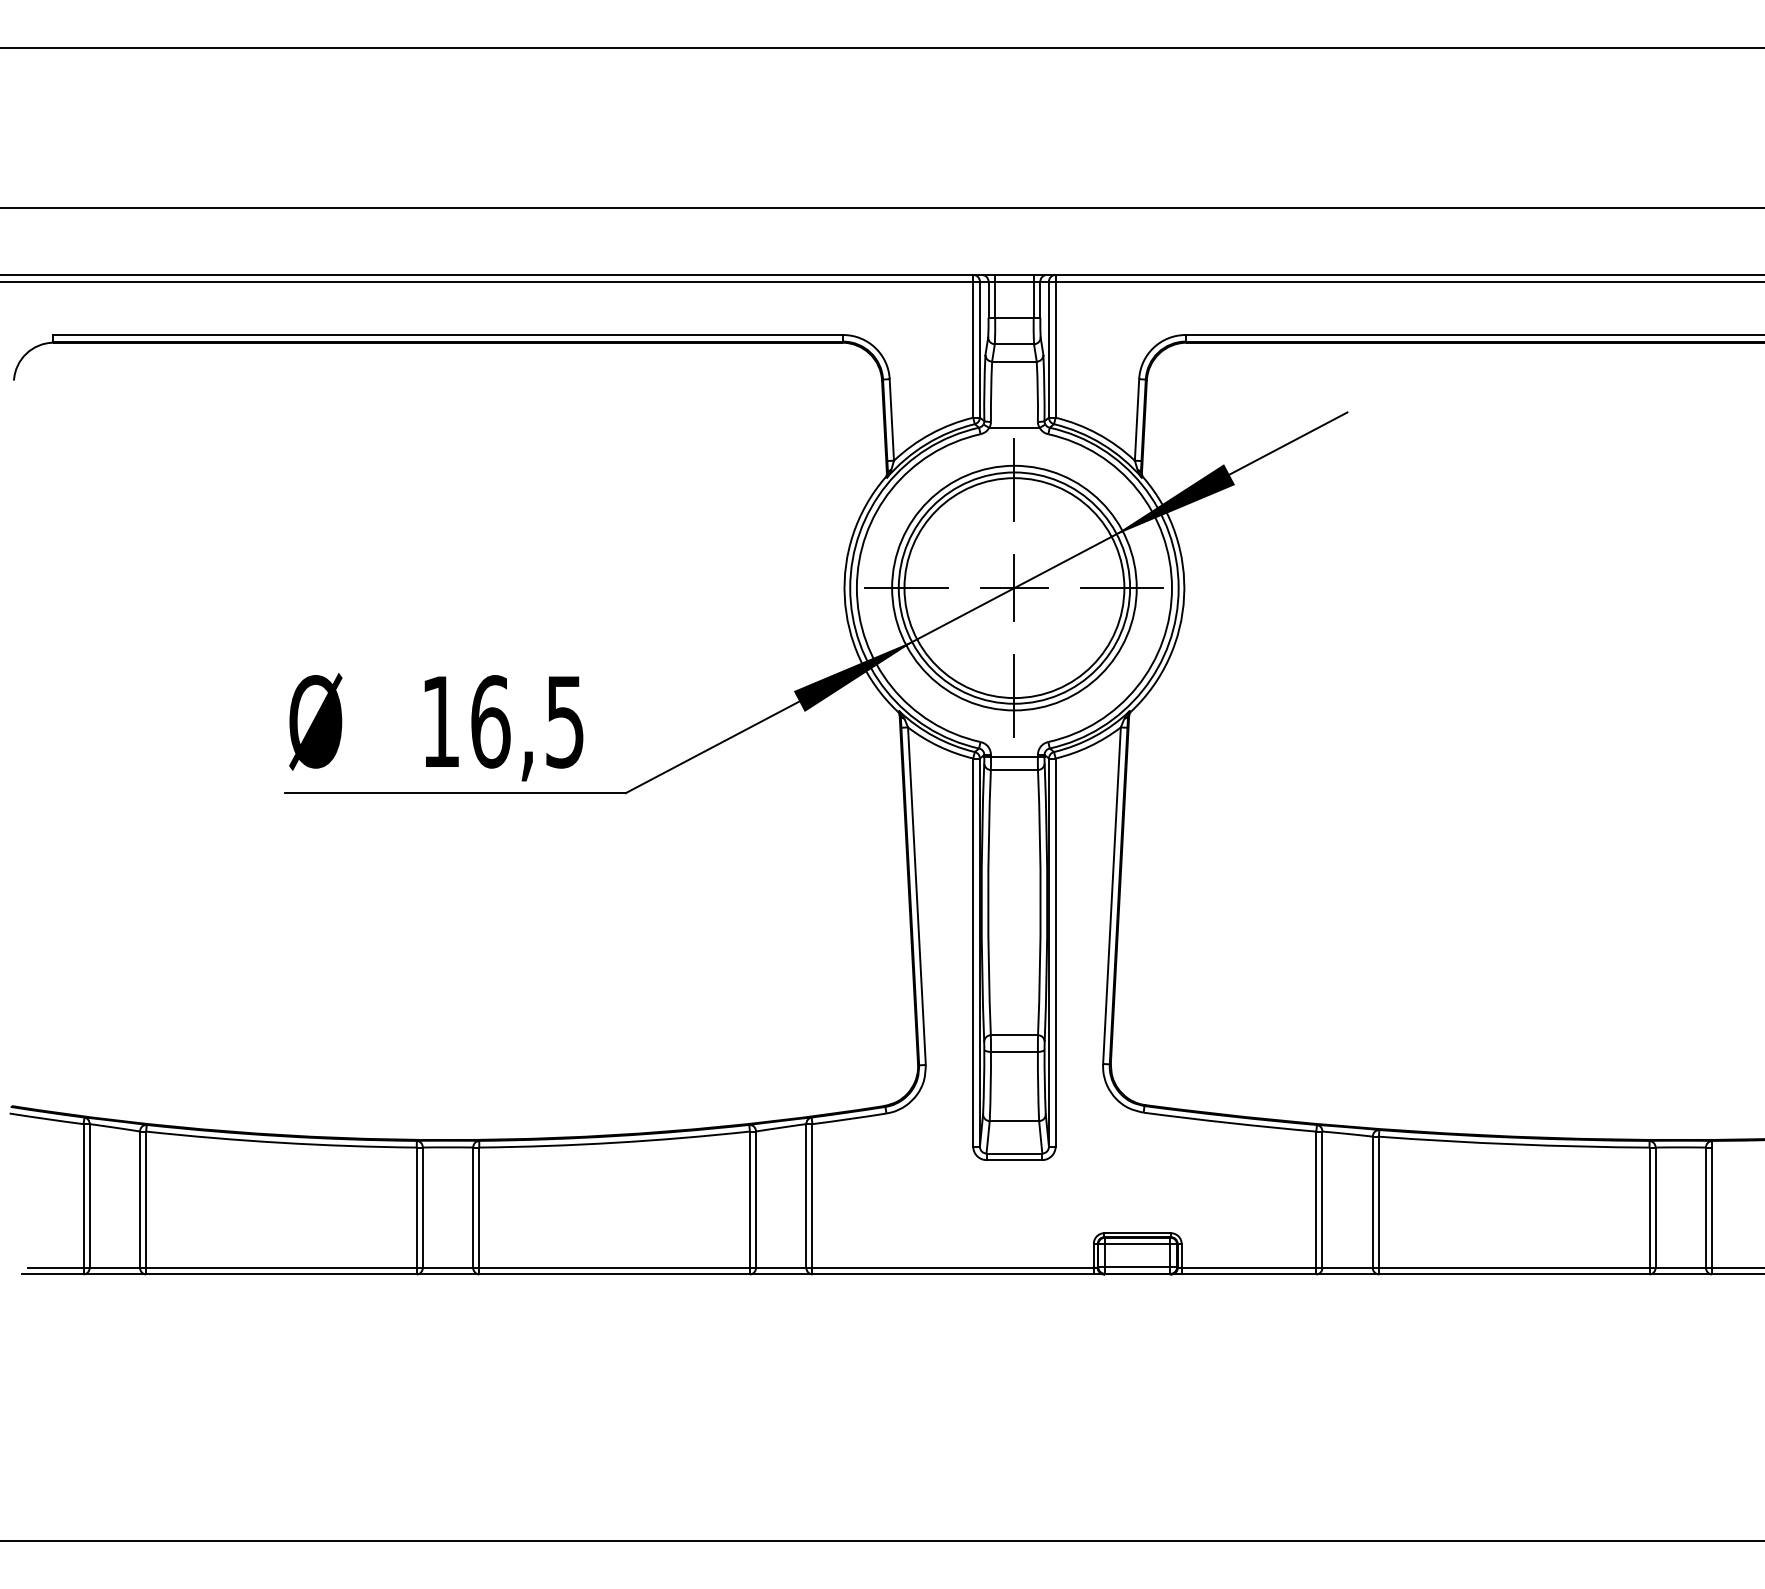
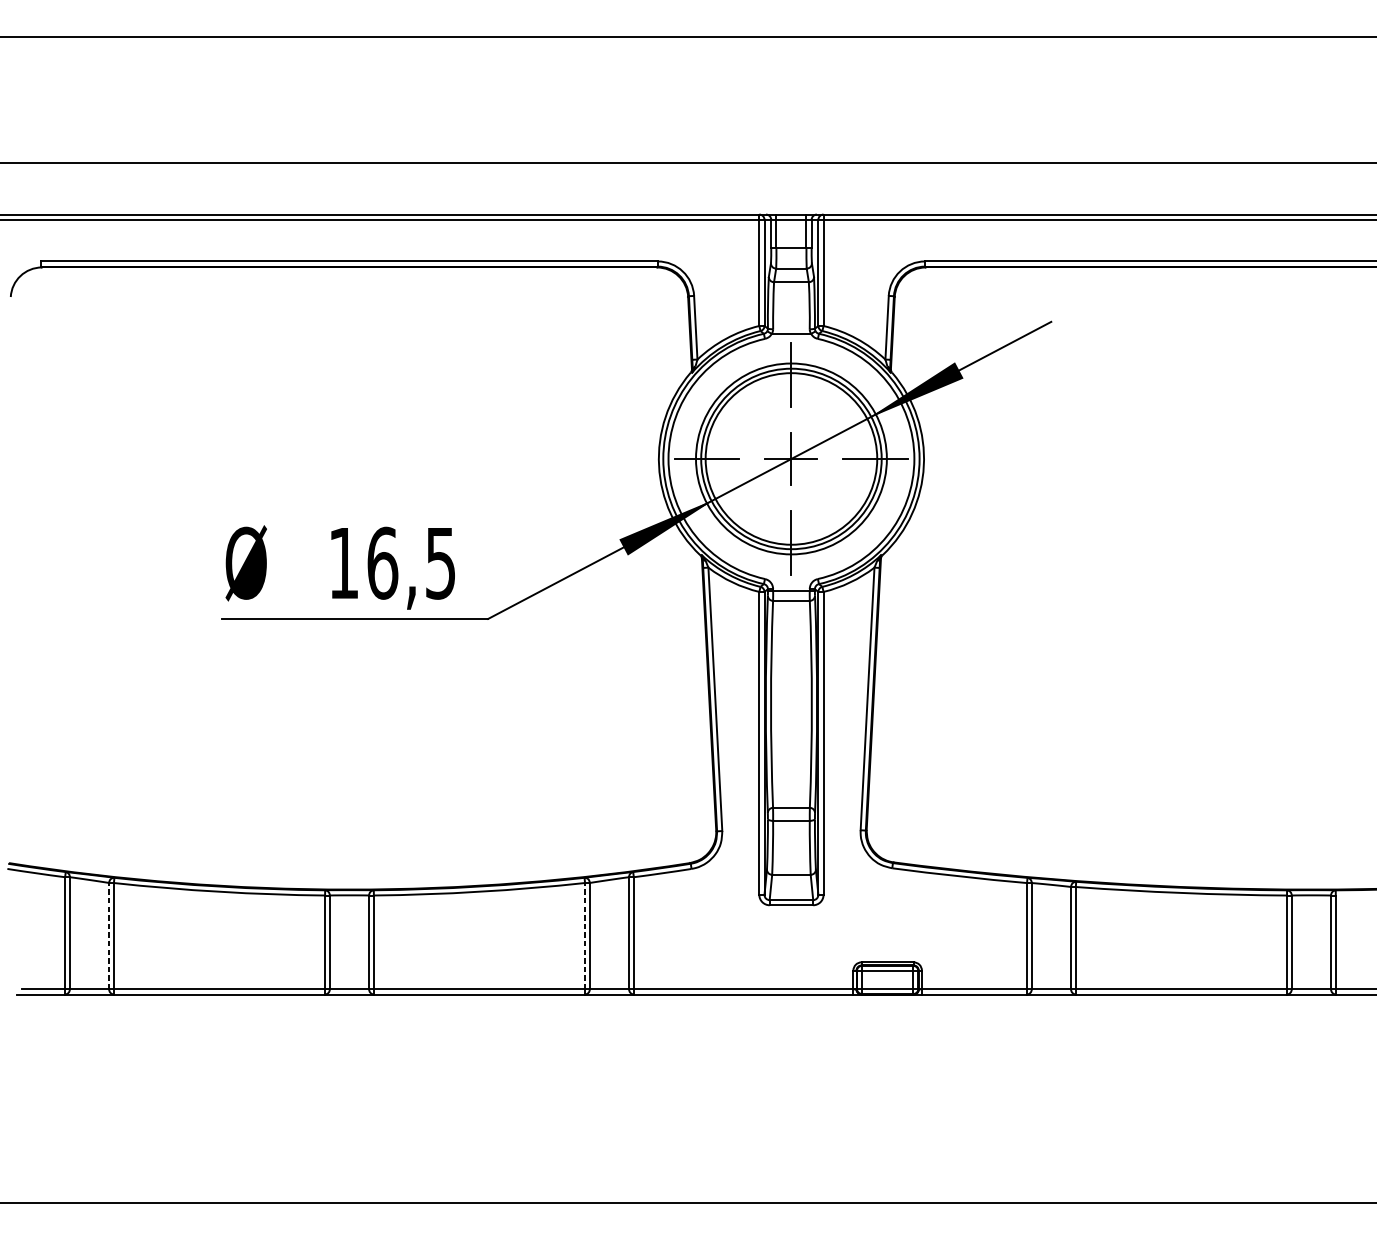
line: (140, 1199) -> (109, 936), solid -> dashed
line: (749, 1199) -> (584, 936), solid -> dashed

